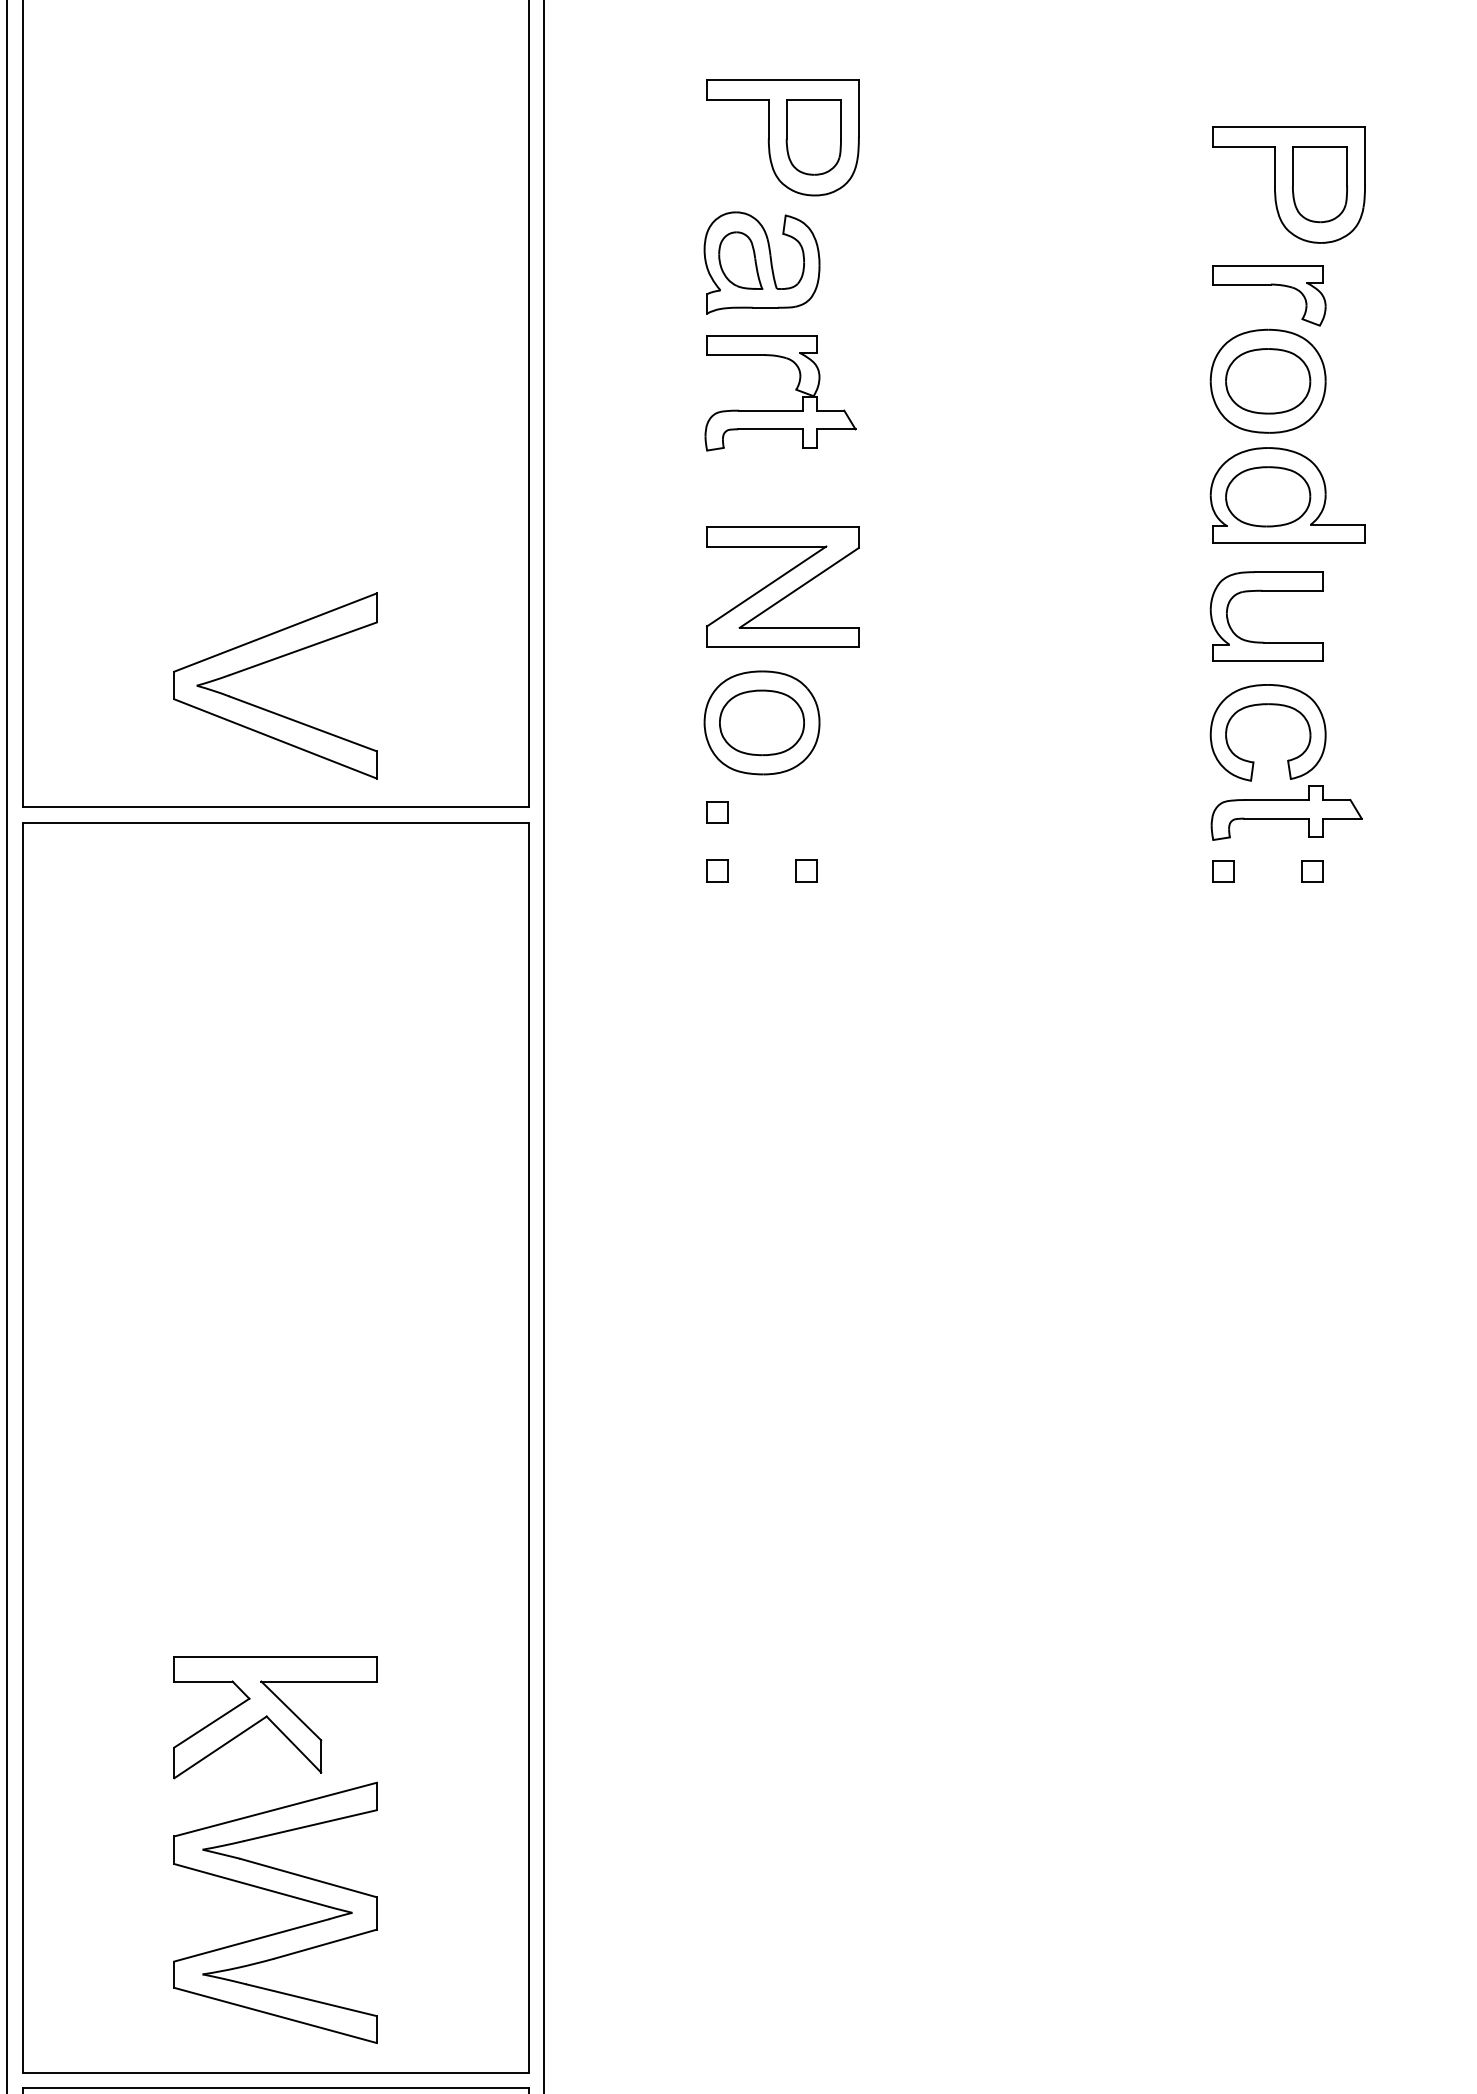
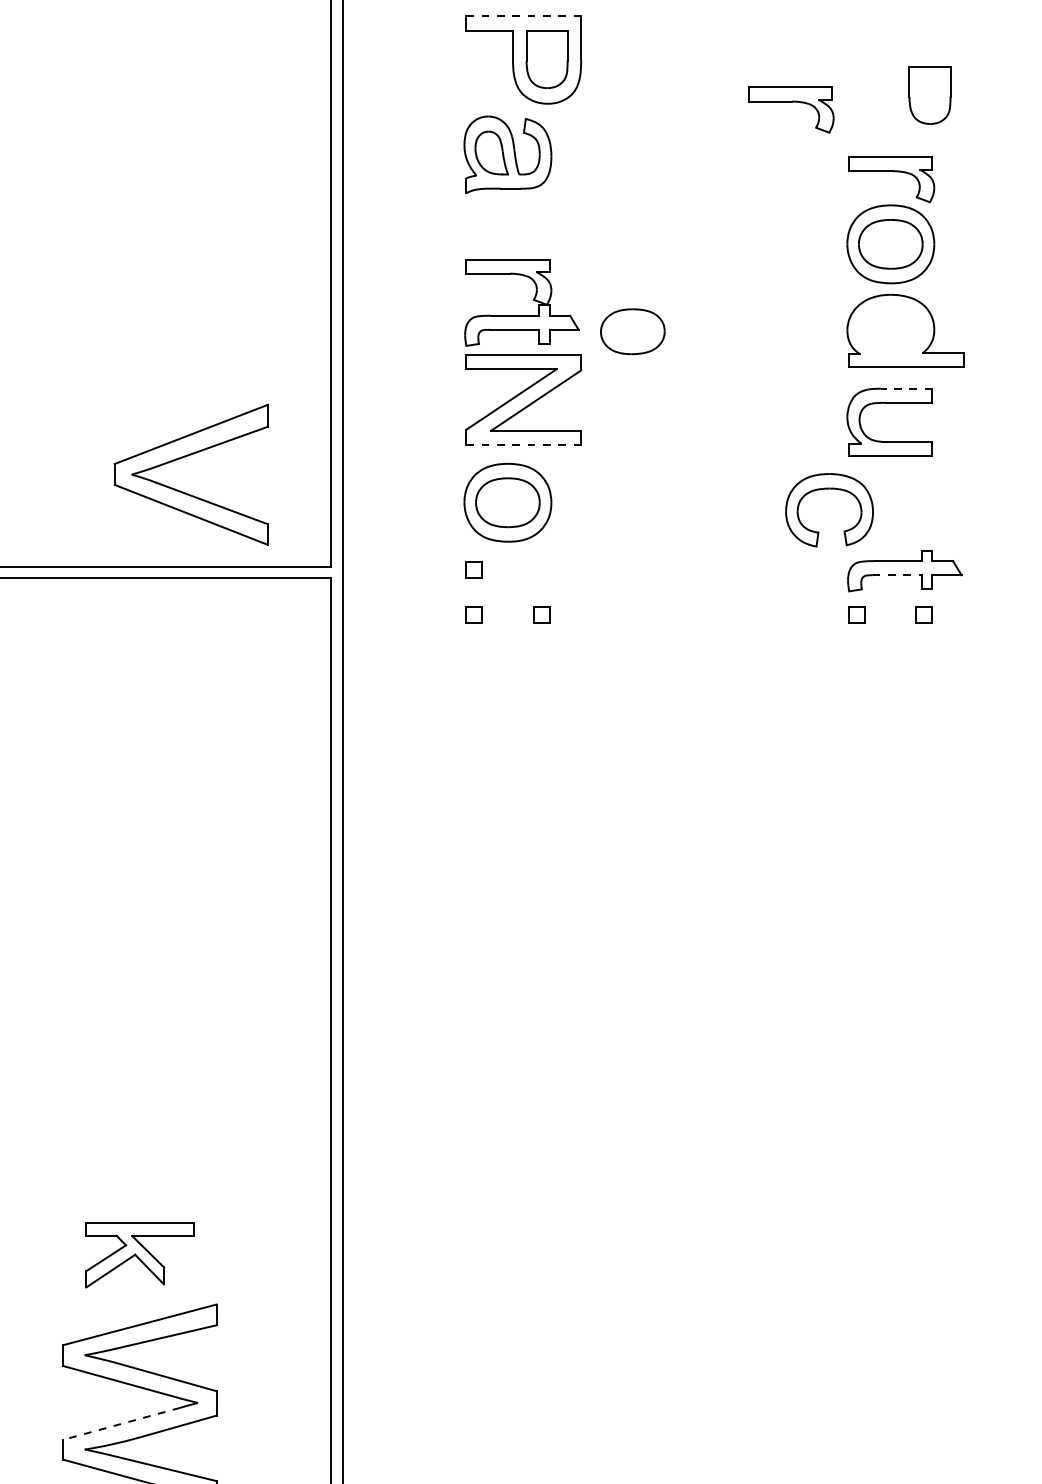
line: (782, 79) -> (523, 16), solid -> dashed
part: (1288, 184) -> (906, 95), removed
part: (1136, 193) -> (791, 102), added
part: (795, 390) -> (533, 300), moved
part: (1268, 496) -> (633, 331), moved
line: (1288, 572) -> (906, 388), solid -> dashed
line: (782, 646) -> (523, 444), solid -> dashed
part: (268, 662) -> (185, 457), moved
part: (1267, 705) -> (829, 489), moved
line: (1277, 818) -> (897, 575), solid -> dashed
part: (275, 1717) -> (139, 1255), size x0.7
line: (251, 1940) -> (121, 1423), solid -> dashed

